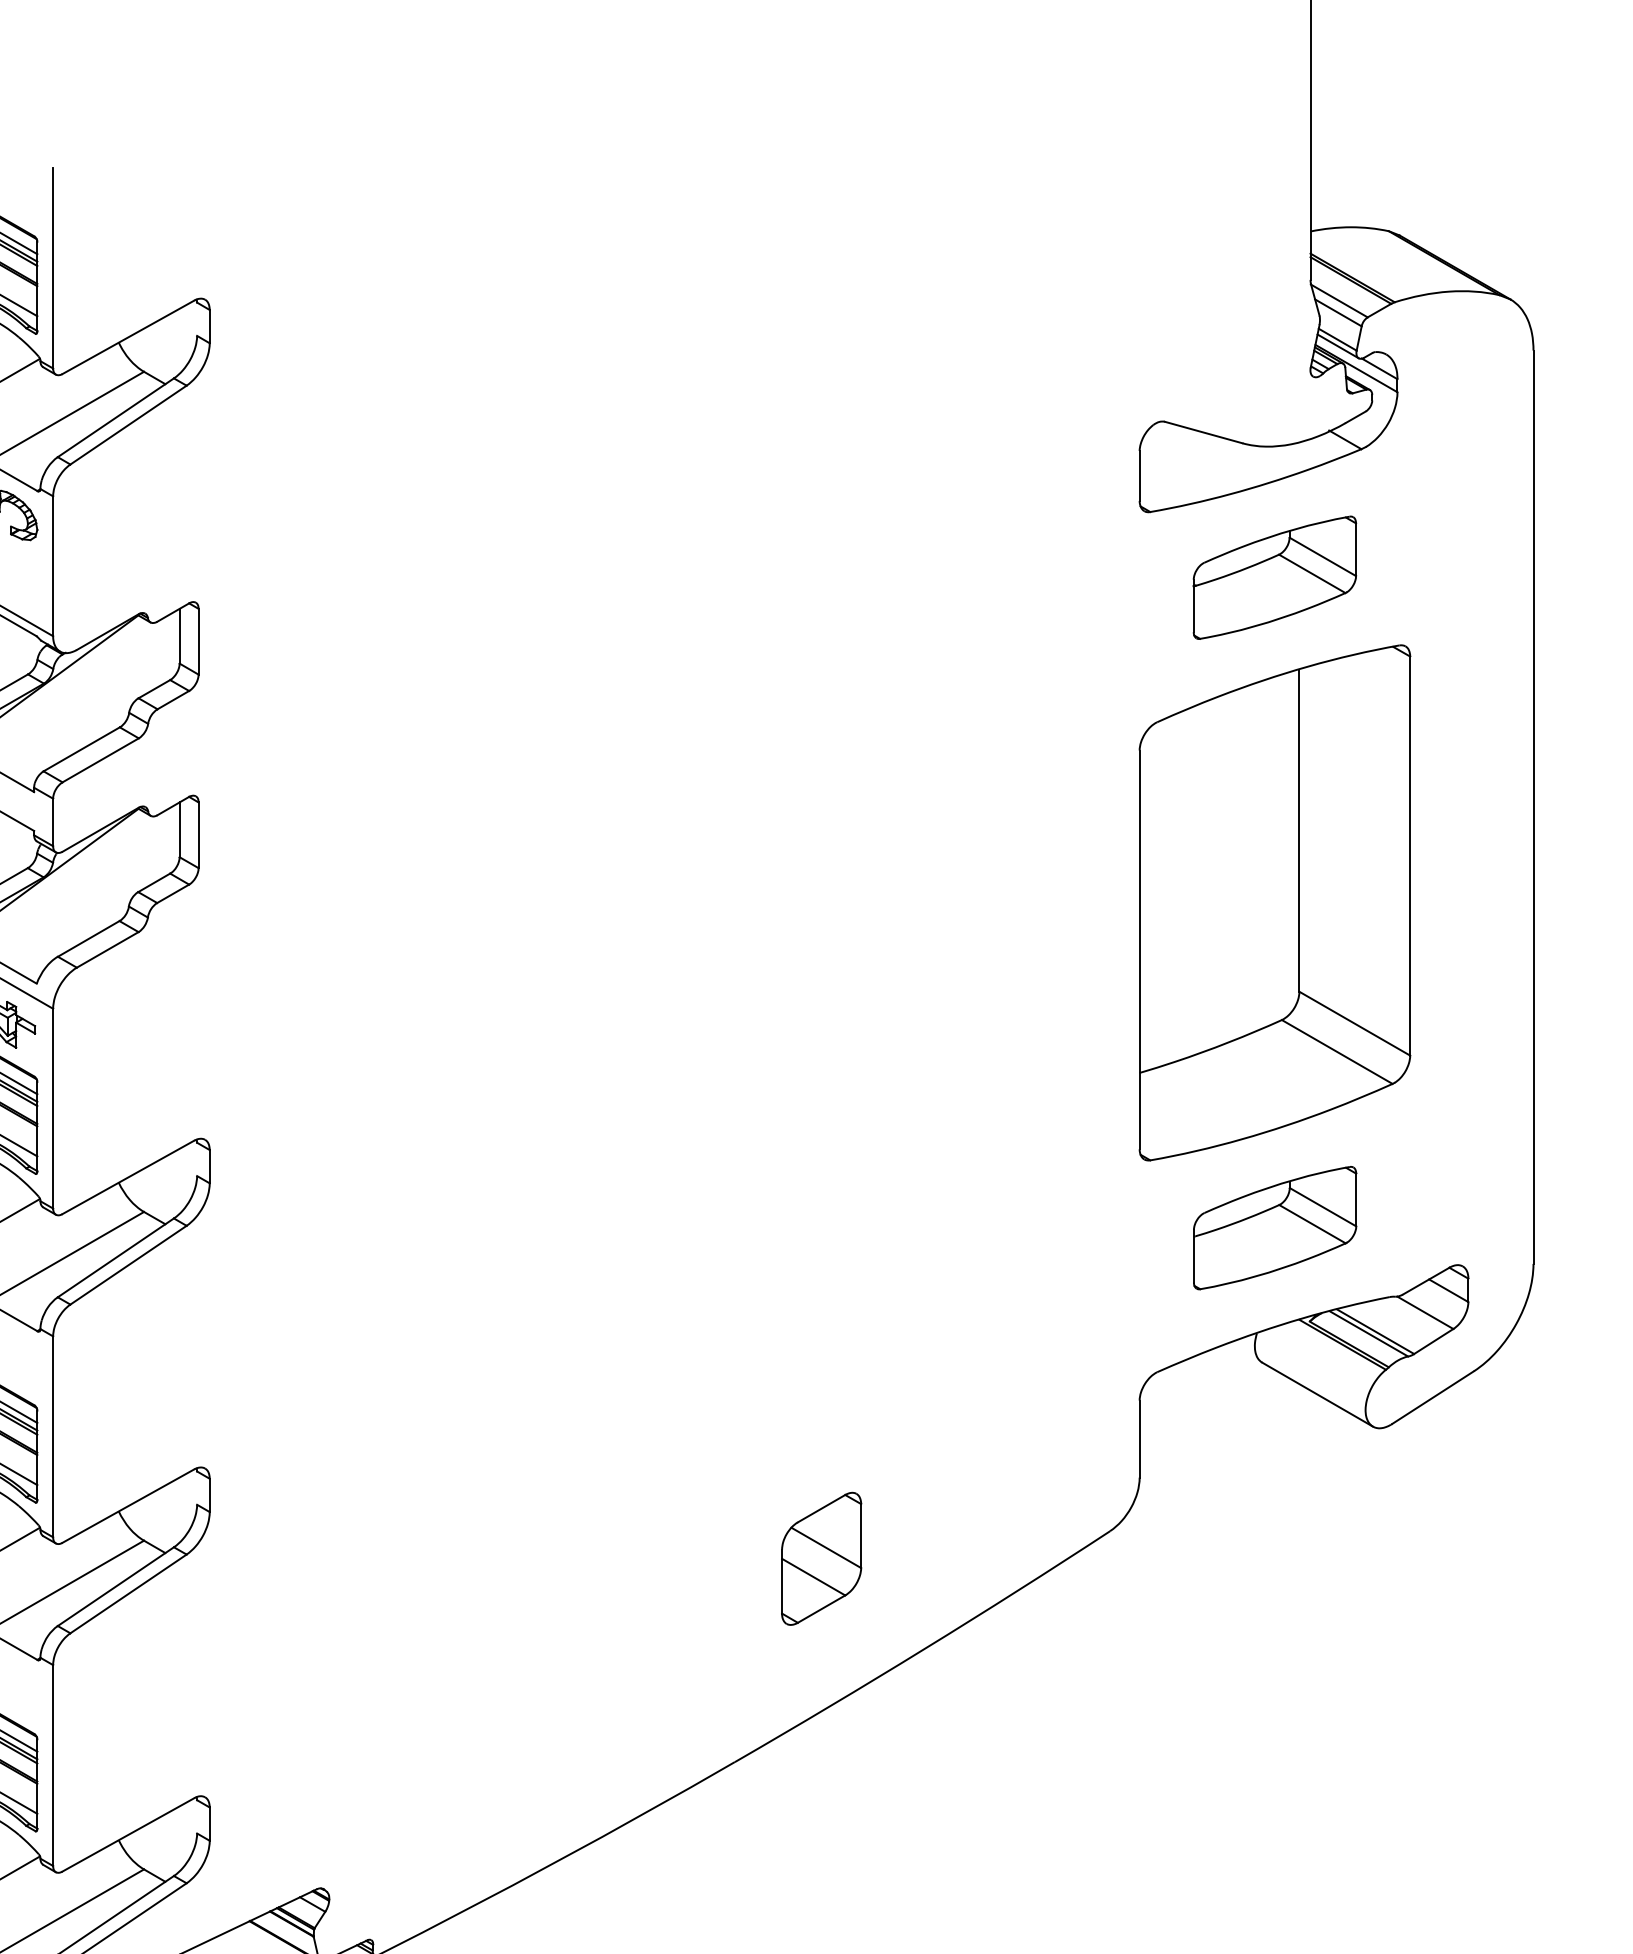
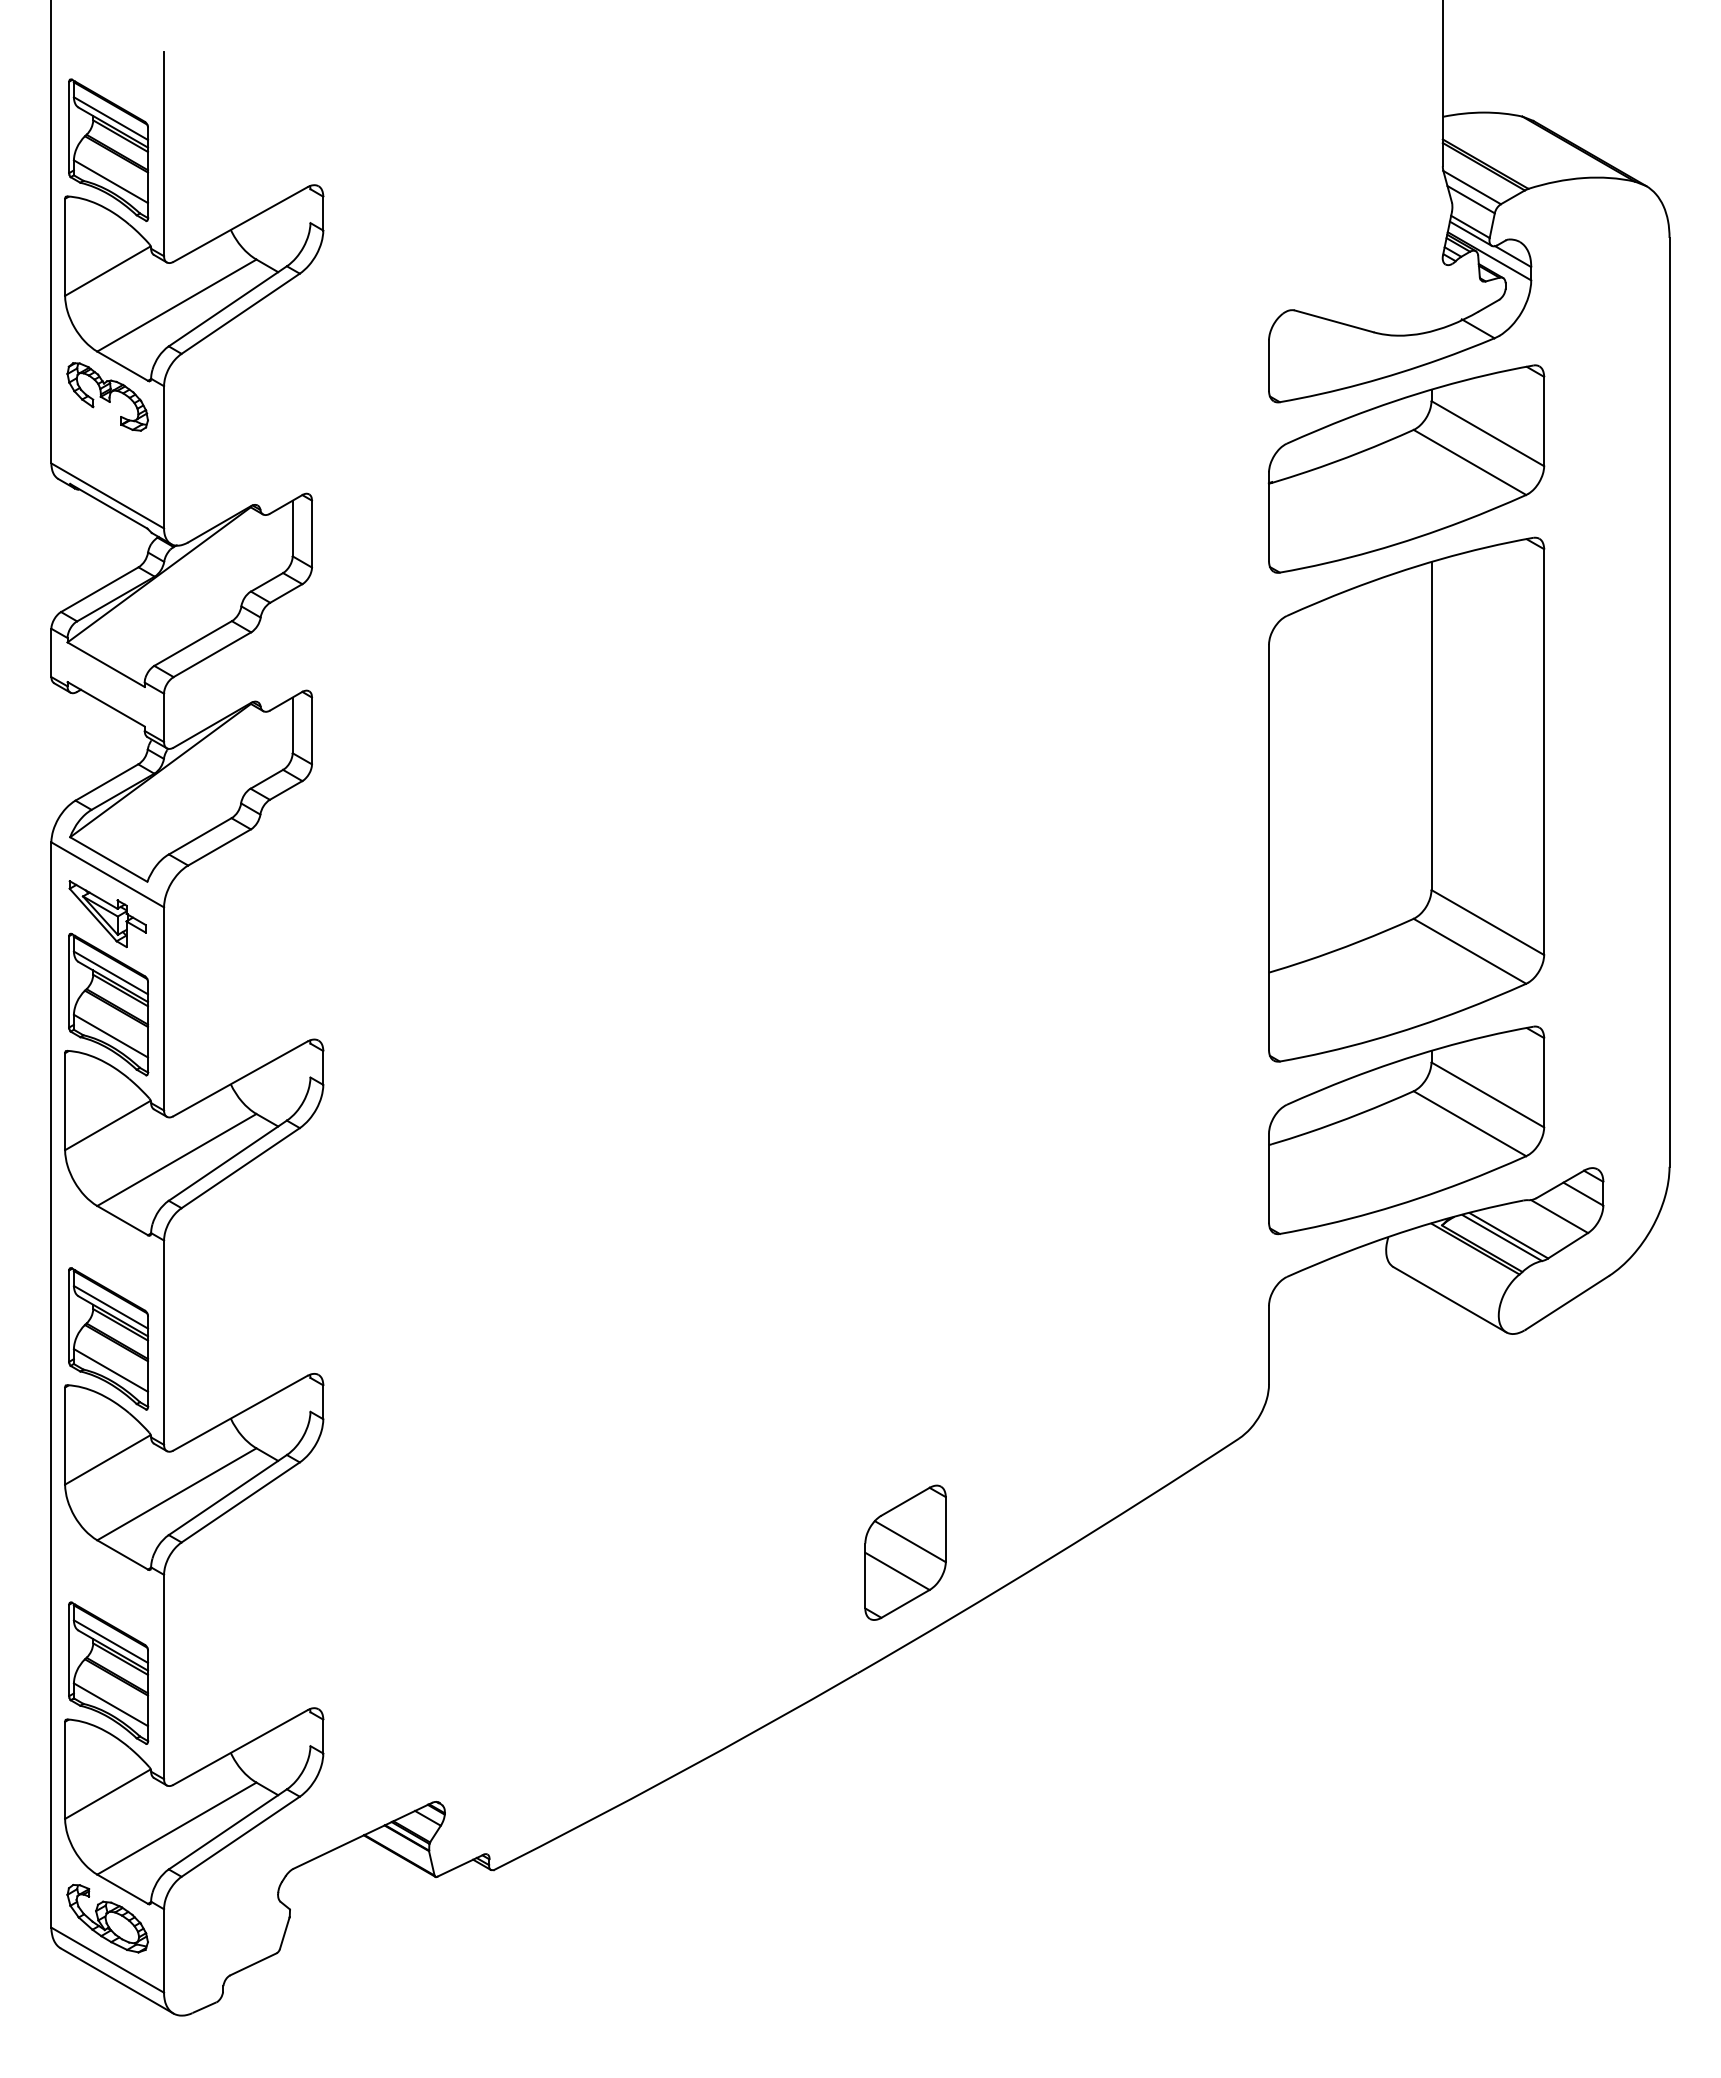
part: (1274, 577) -> (1406, 468), size x1.67
part: (1274, 1228) -> (1406, 1130), size x1.67
part: (821, 1558) -> (905, 1552), moved

